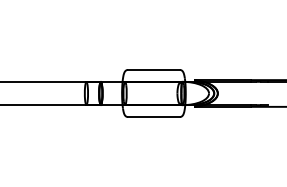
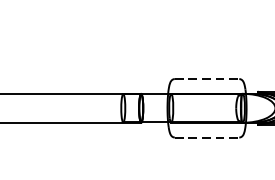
line: (153, 69) -> (206, 78), solid -> dashed
line: (153, 117) -> (206, 138), solid -> dashed

